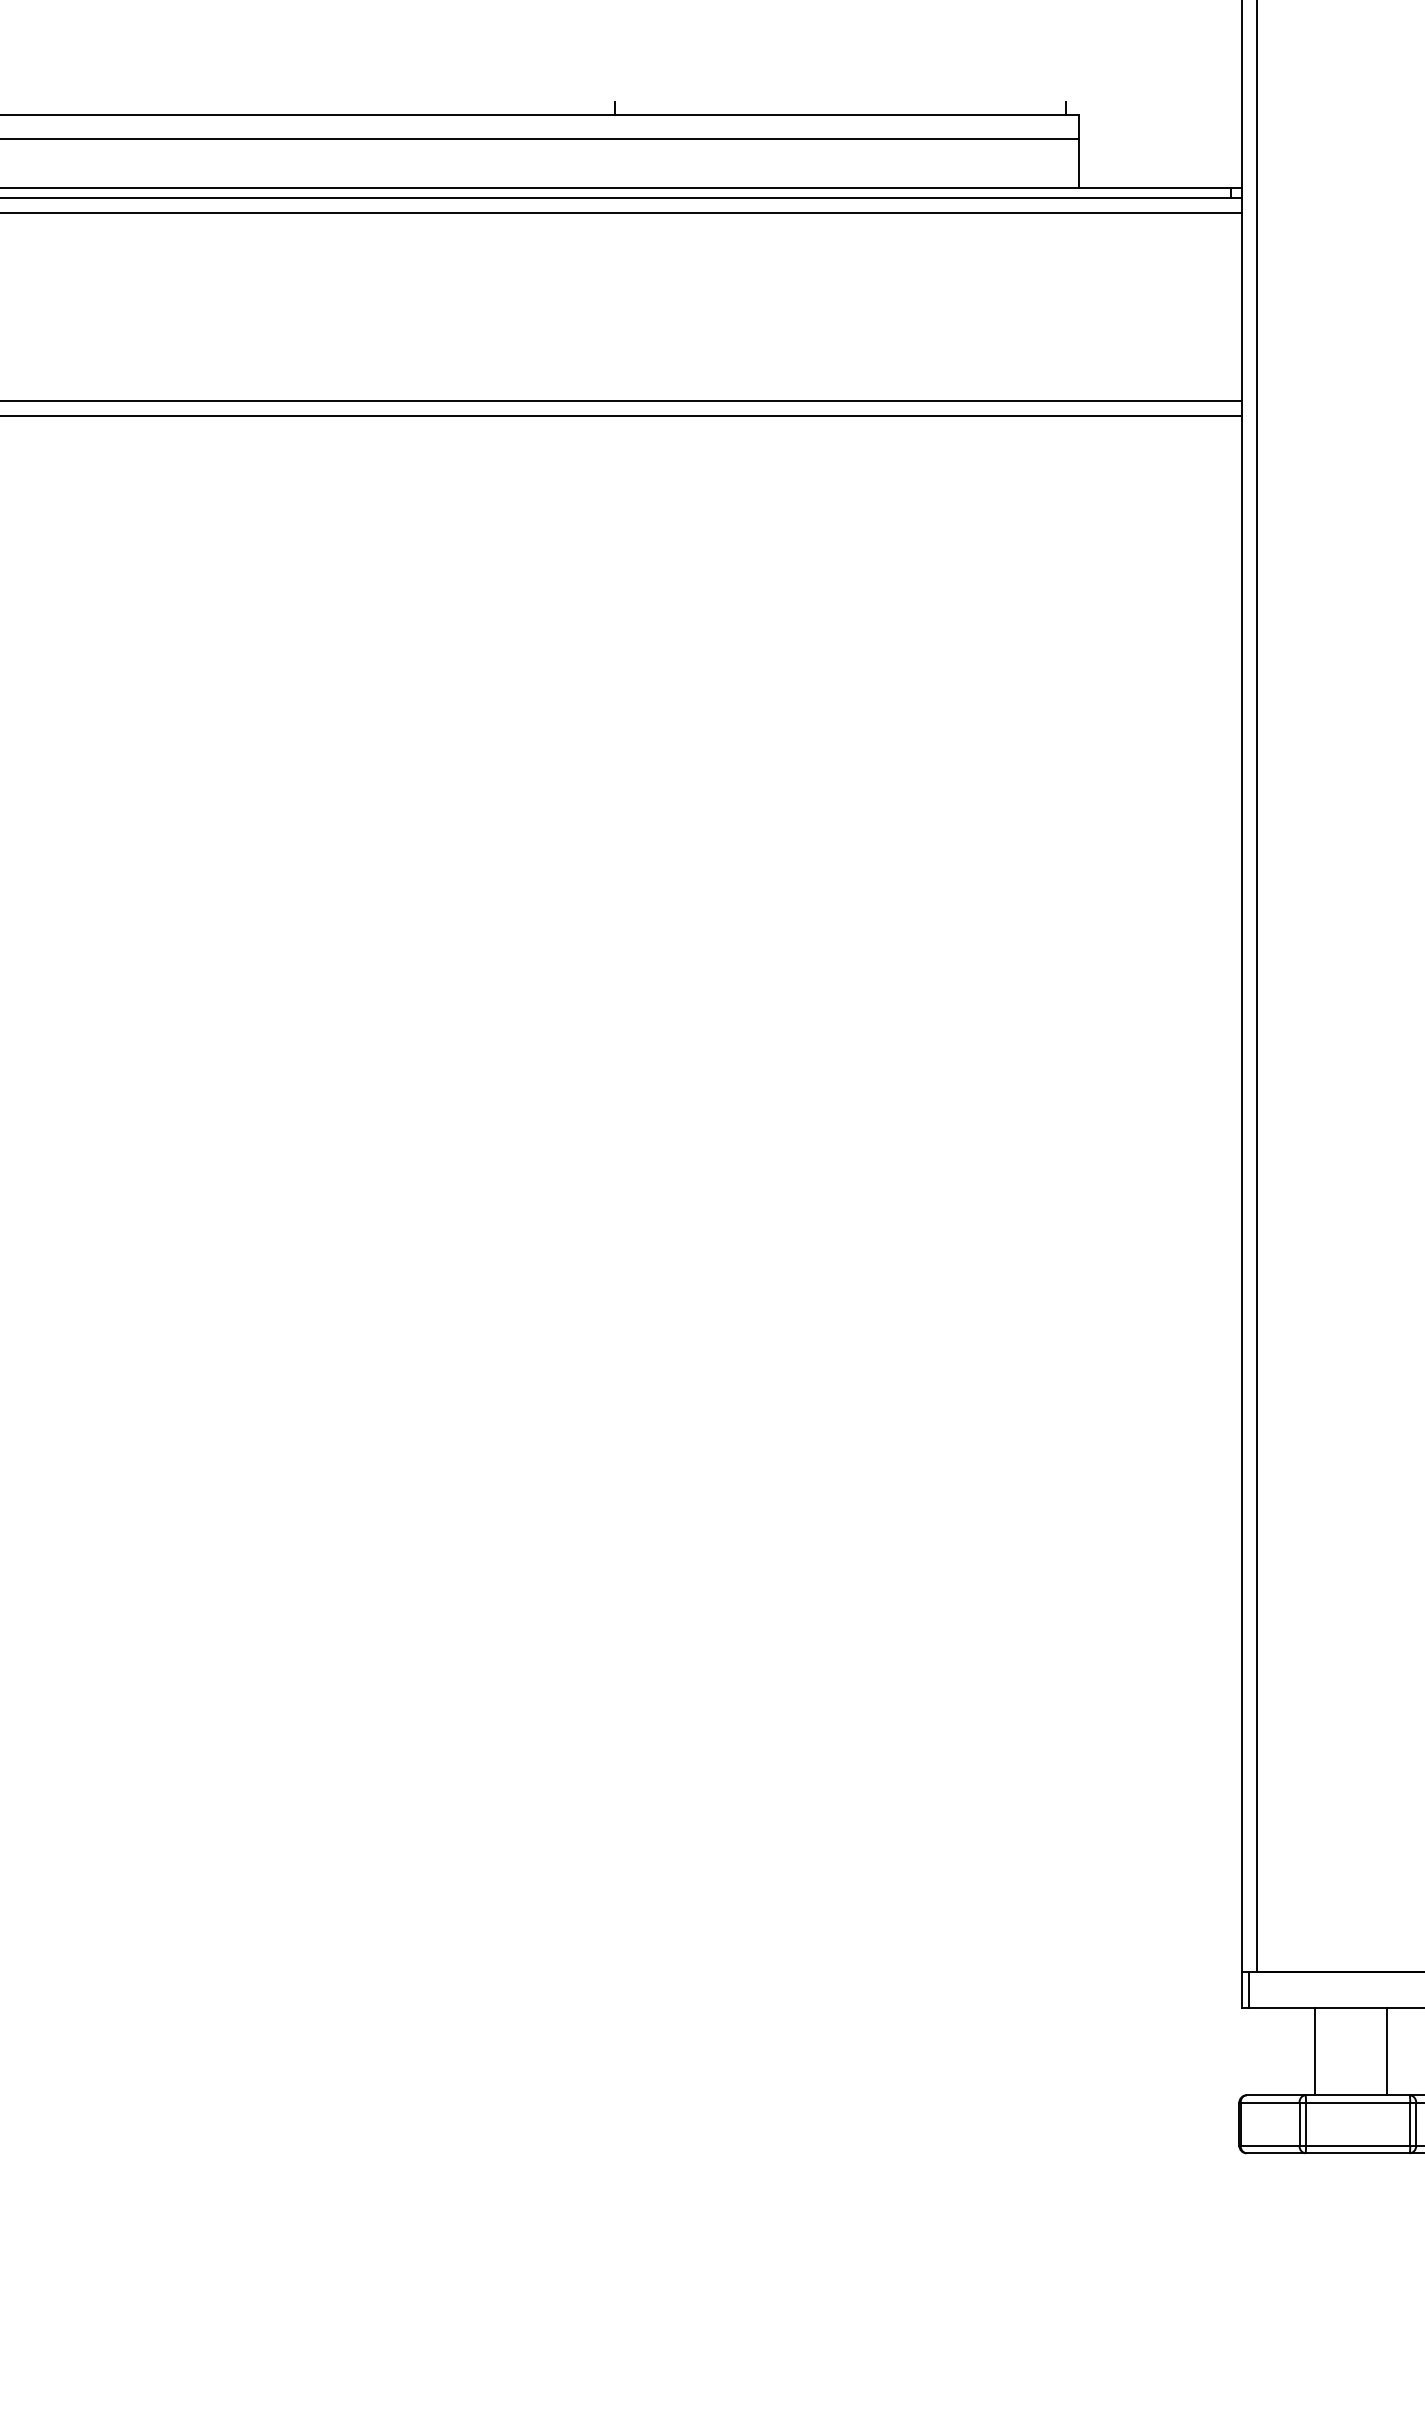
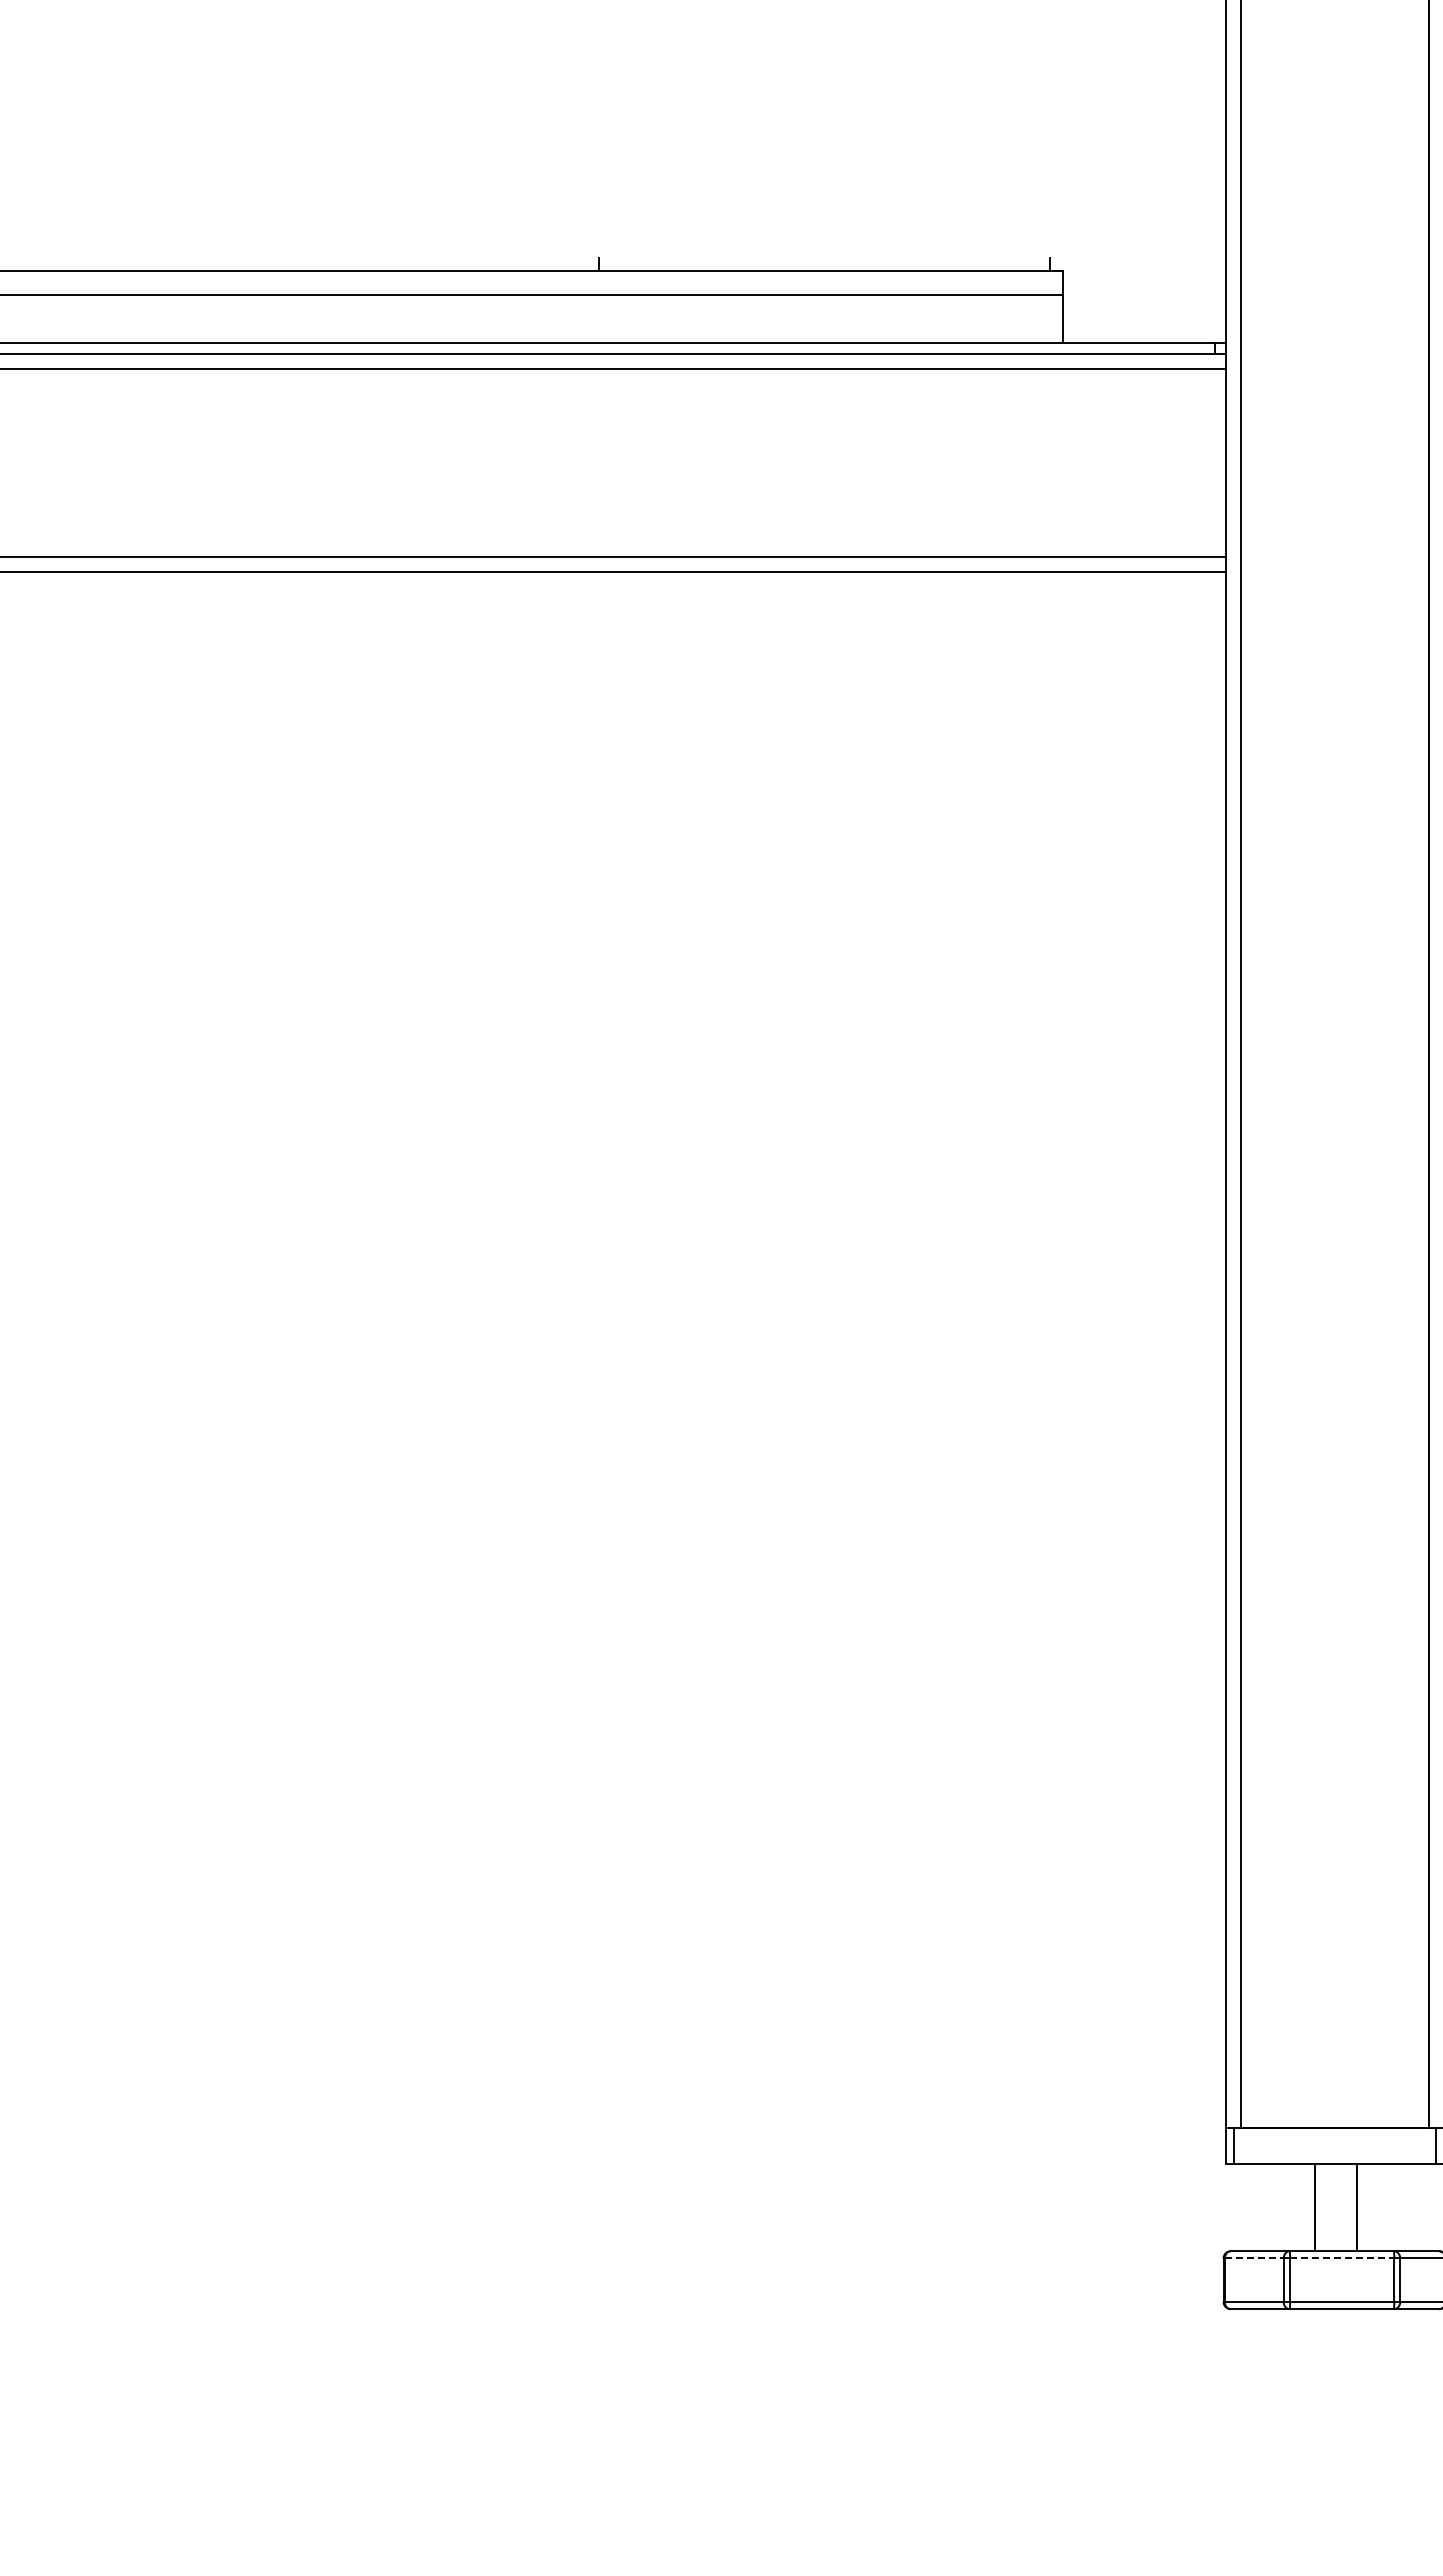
line: (1314, 2051) -> (1356, 2207), moved
line: (1387, 2051) -> (1315, 2207), moved
line: (1270, 2102) -> (1254, 2258), solid -> dashed
line: (1358, 2102) -> (1342, 2258), solid -> dashed

